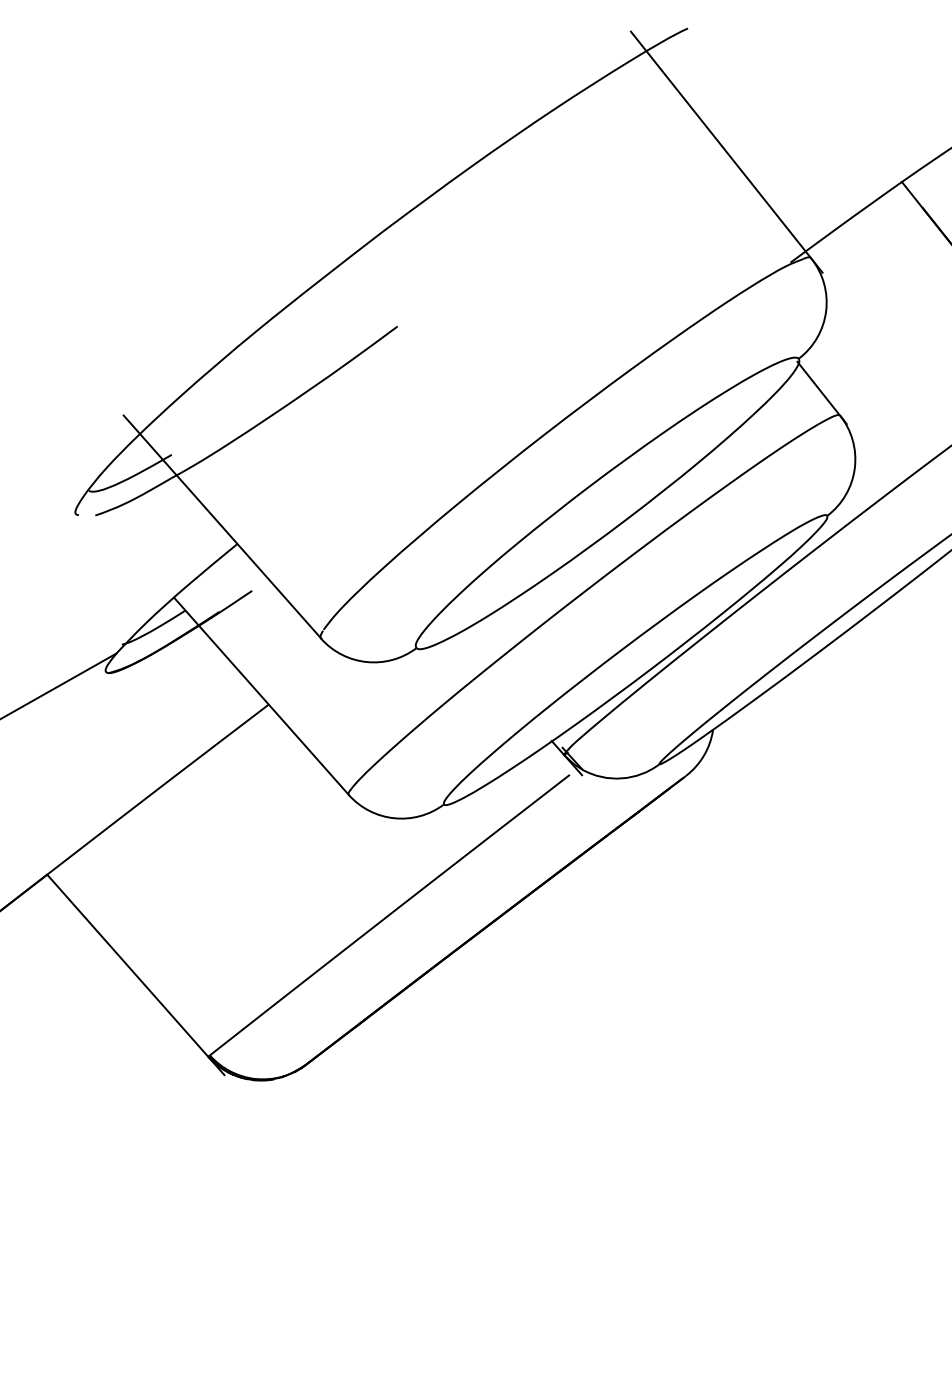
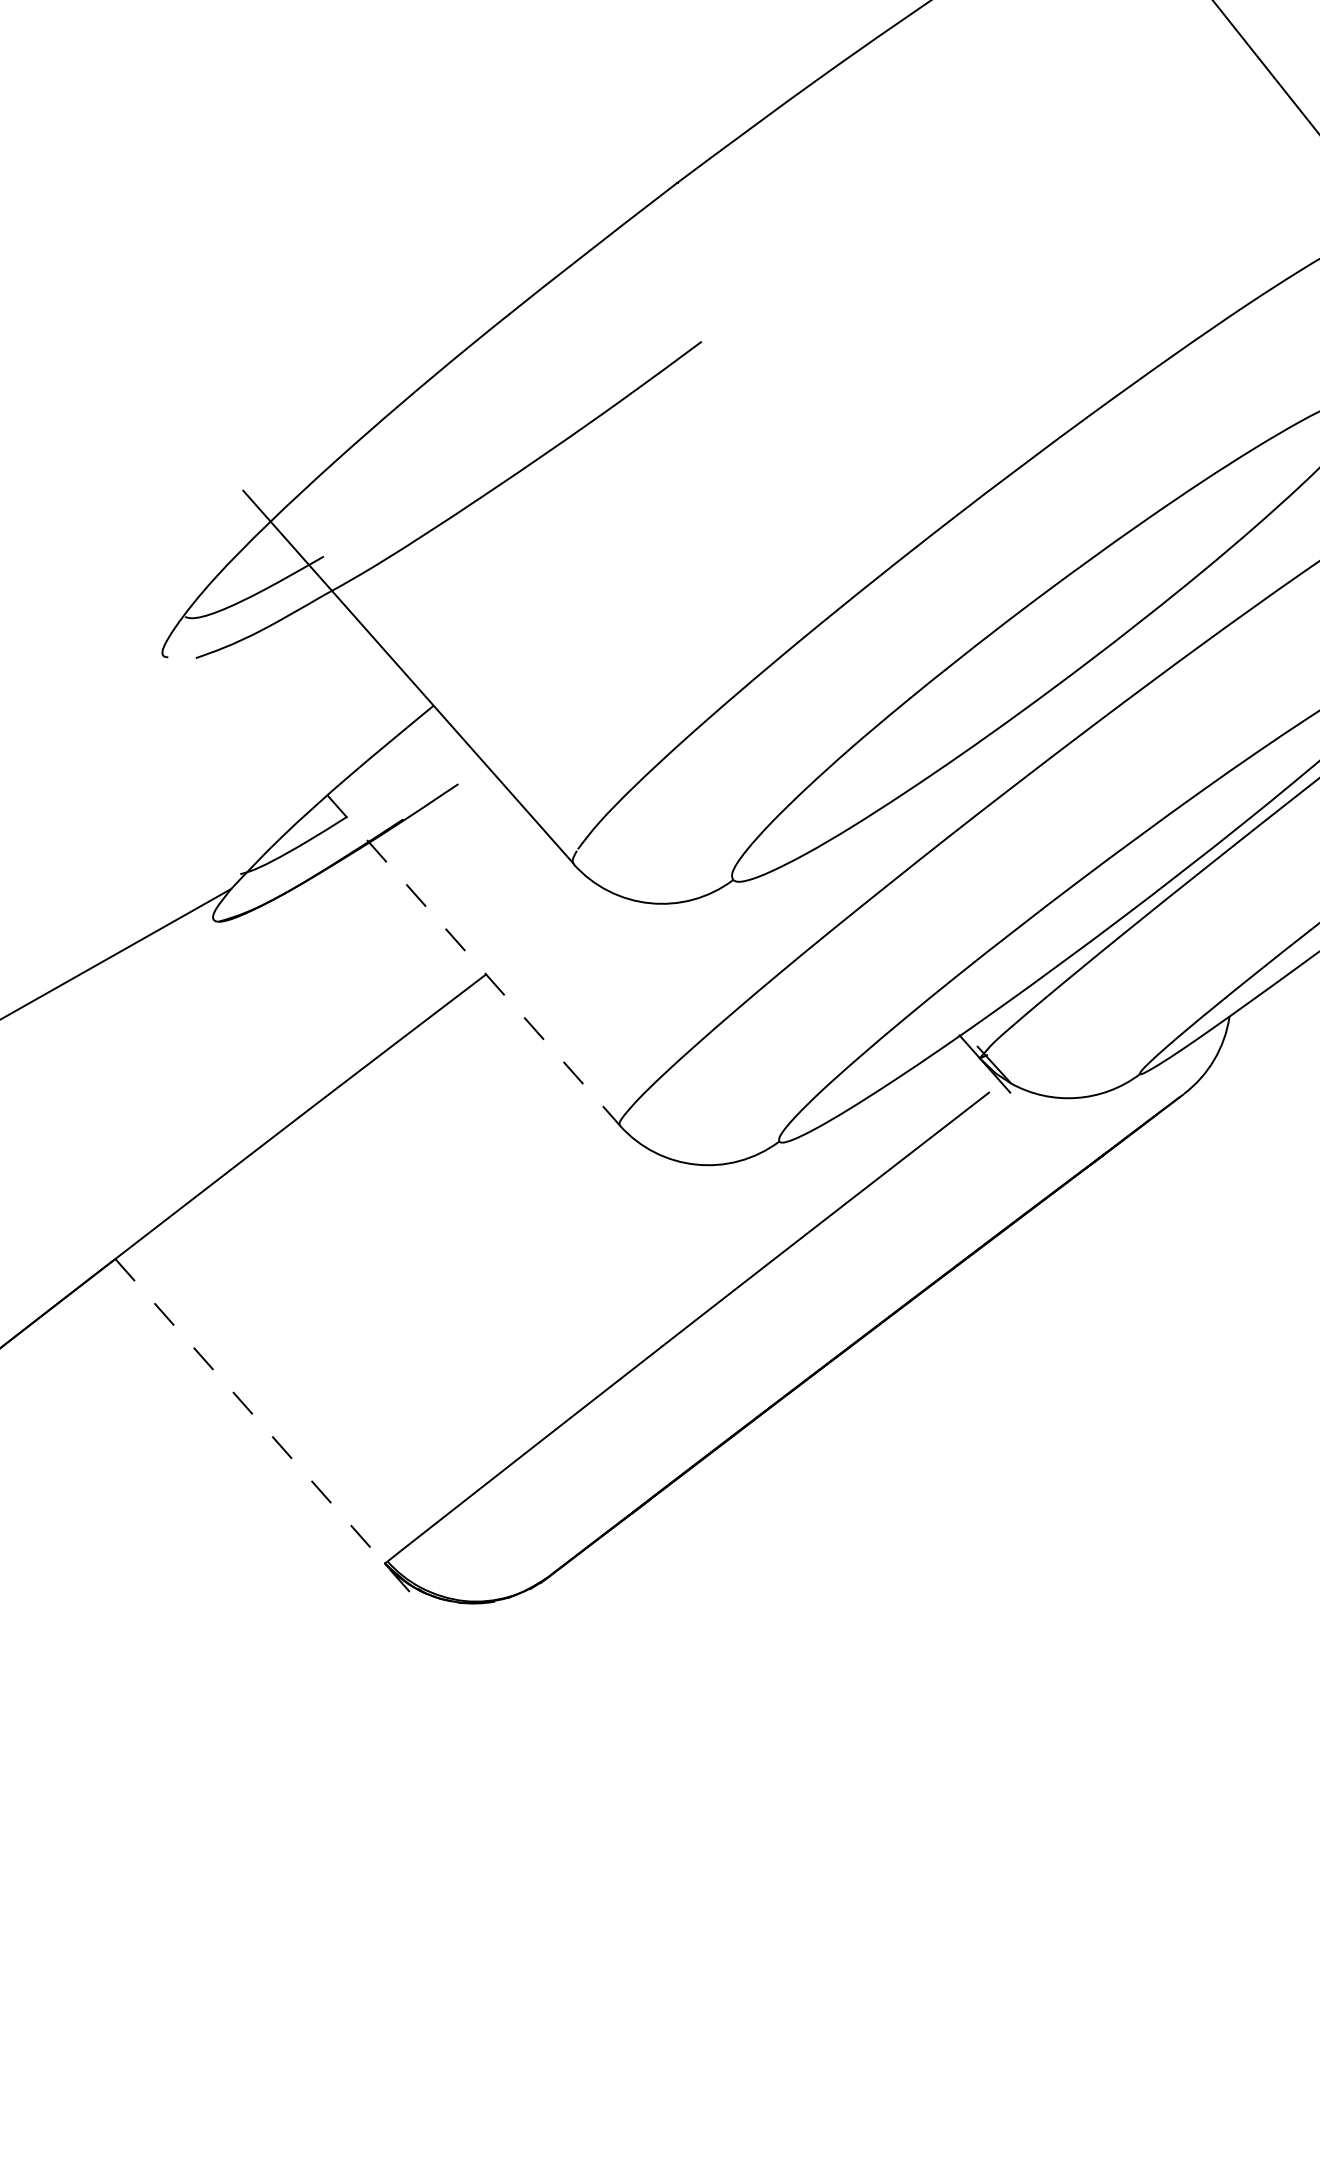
line: (261, 696) -> (473, 960), solid -> dashed
line: (135, 974) -> (263, 1426), solid -> dashed

